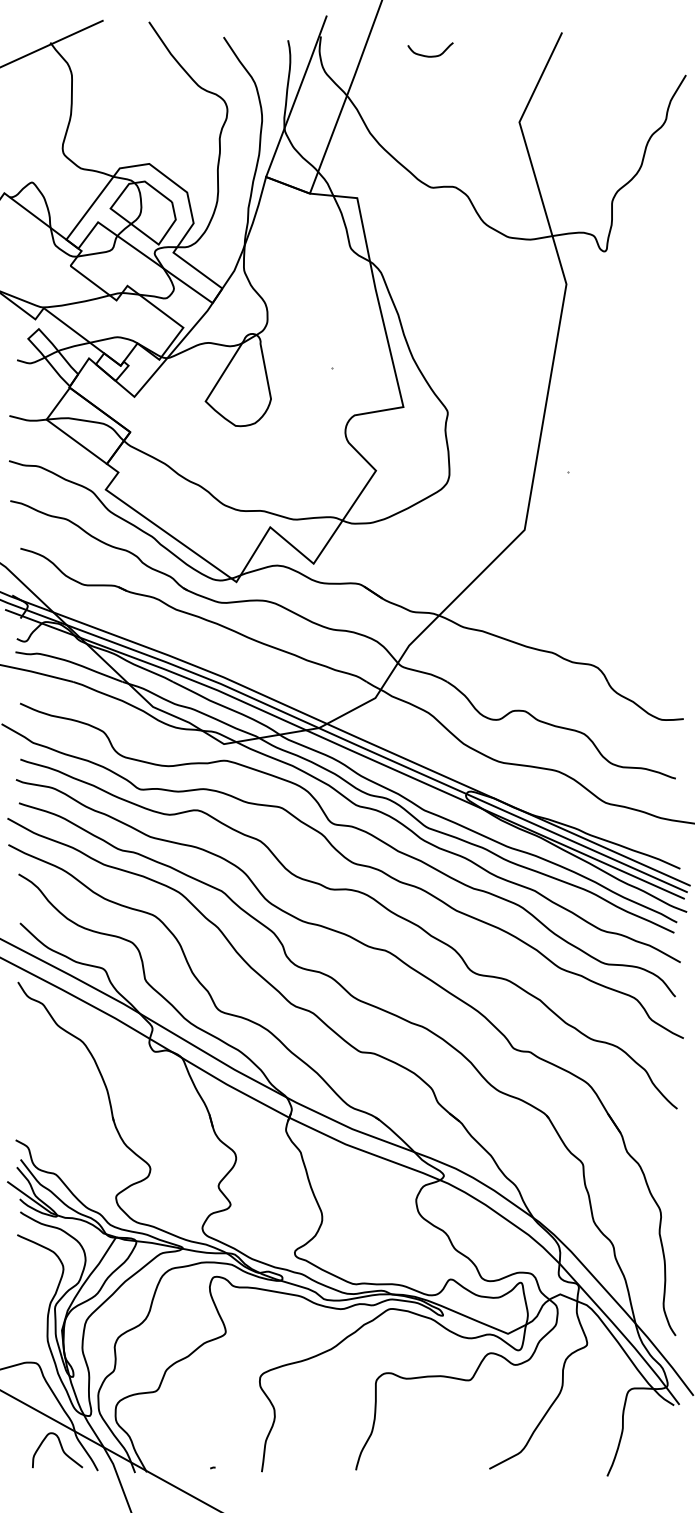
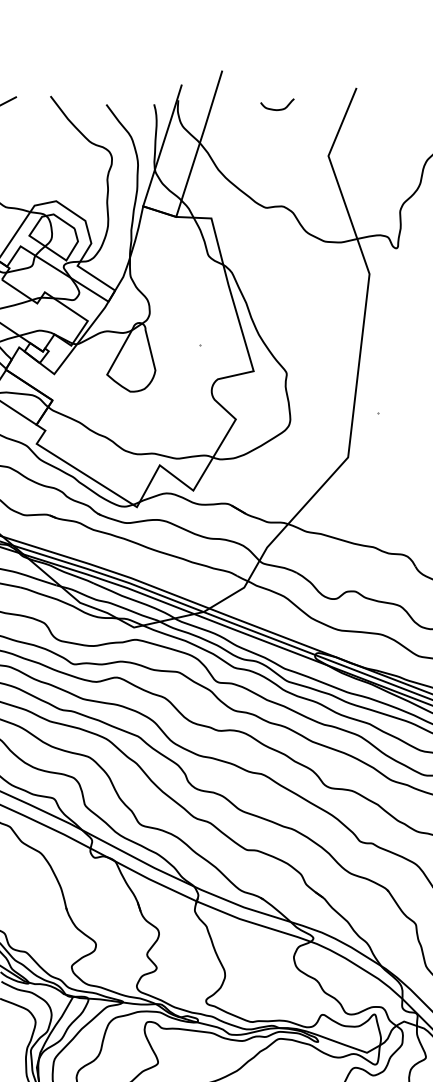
curve: (430, 55) -> (277, 109), moved

